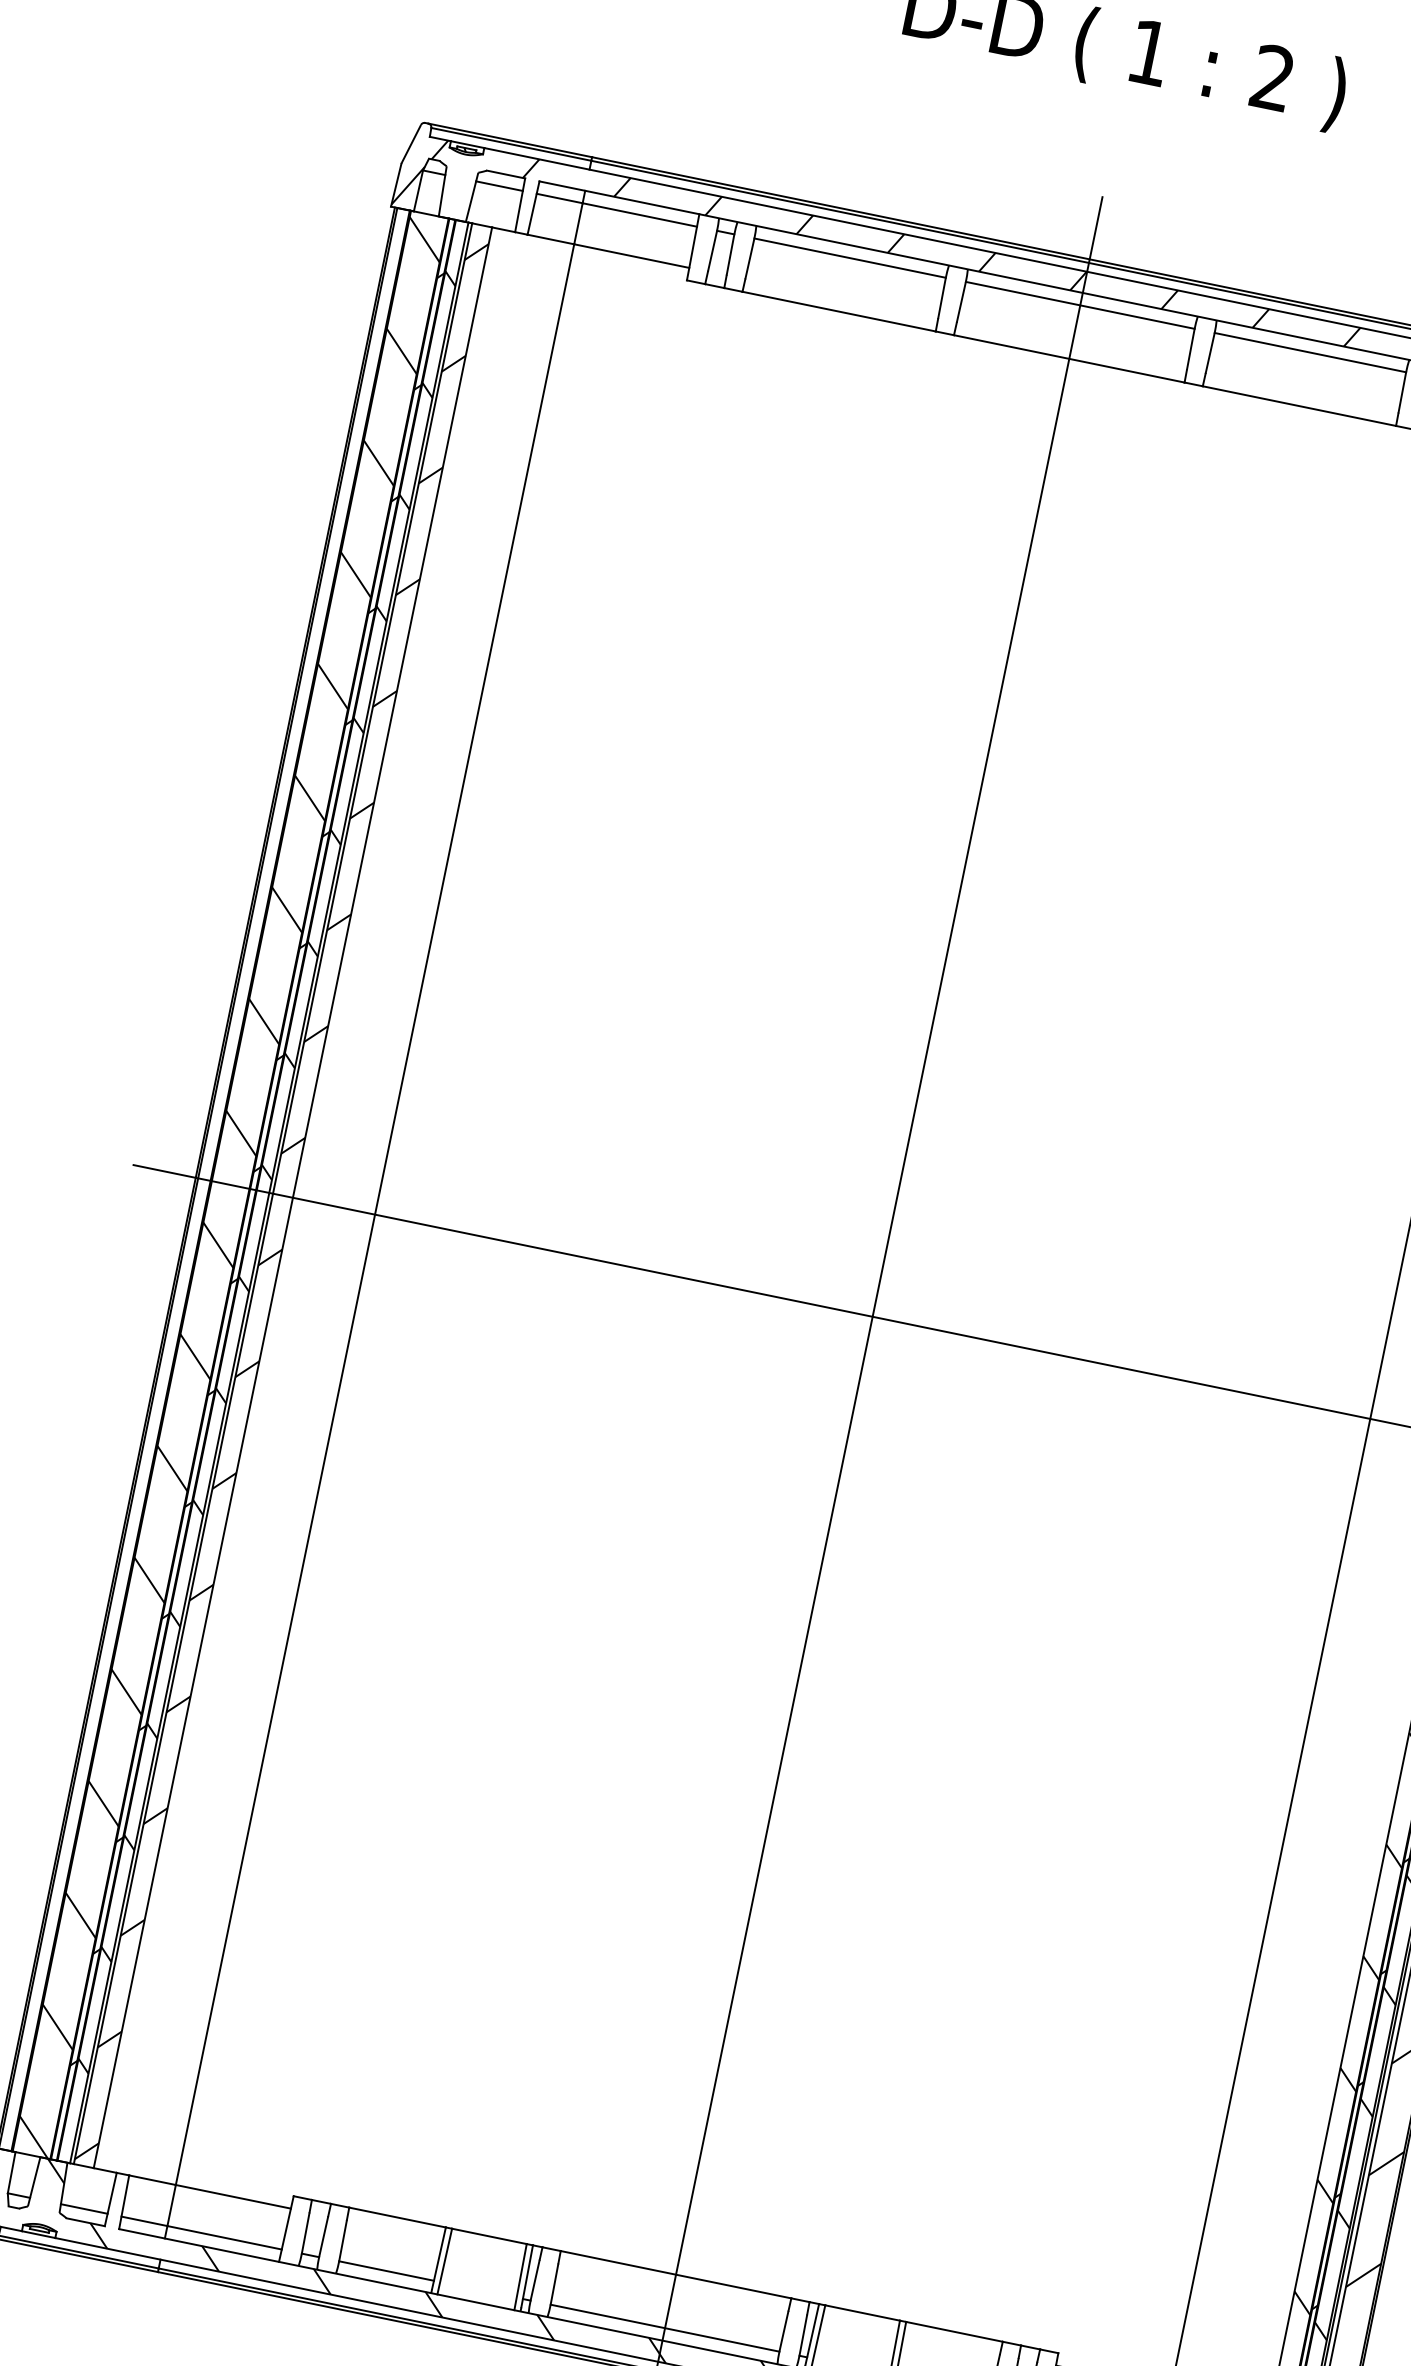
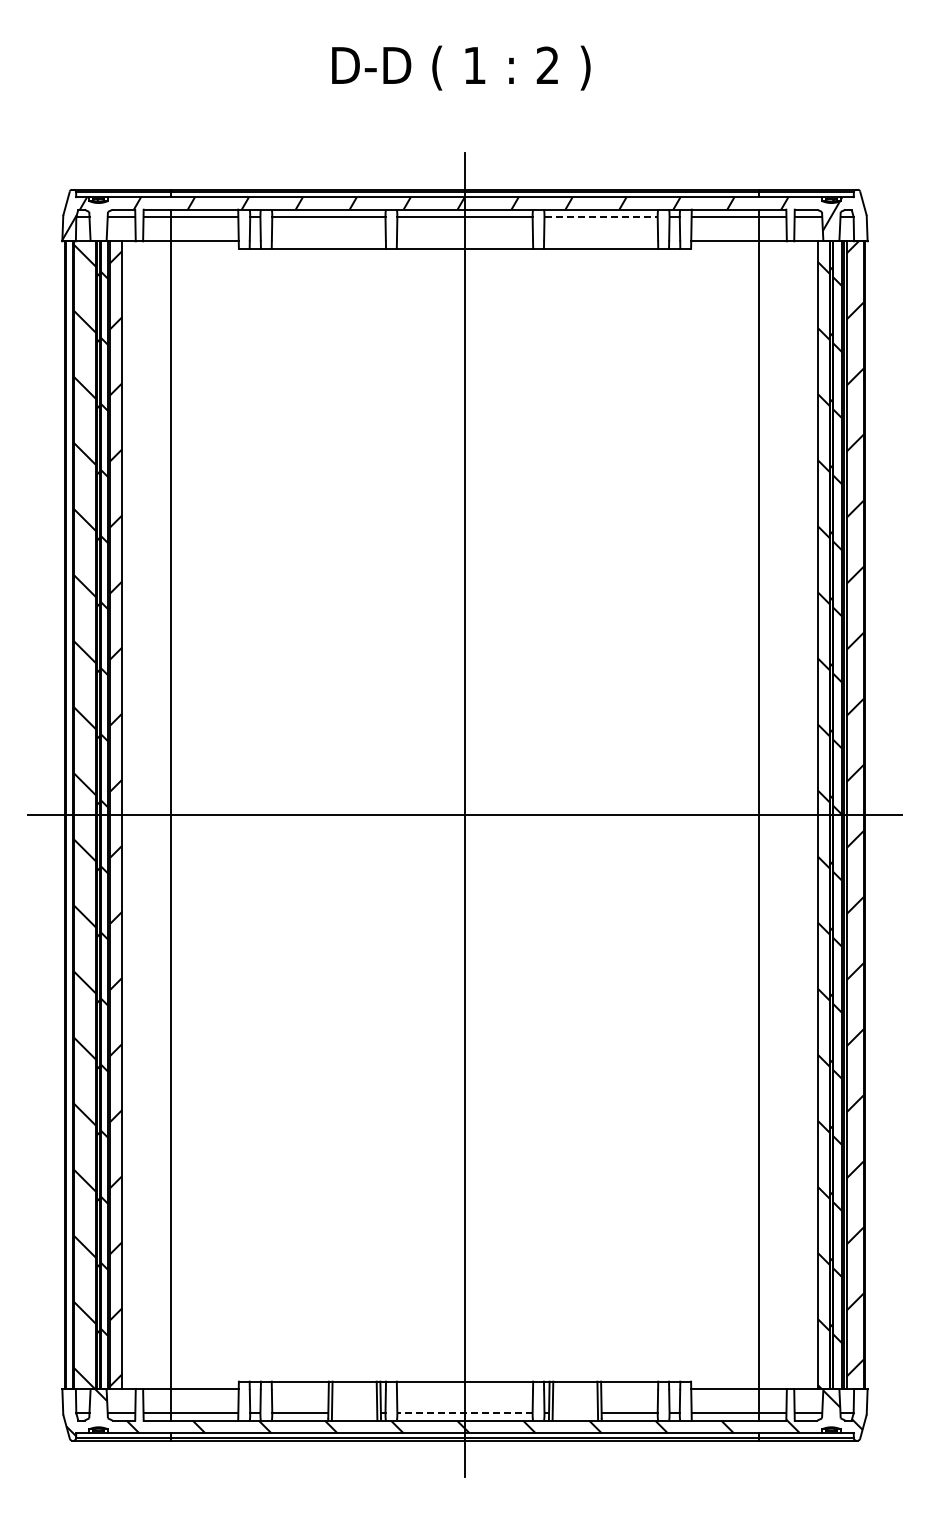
line: (1310, 353) -> (601, 217), solid -> dashed
line: (664, 2328) -> (464, 1413), solid -> dashed

